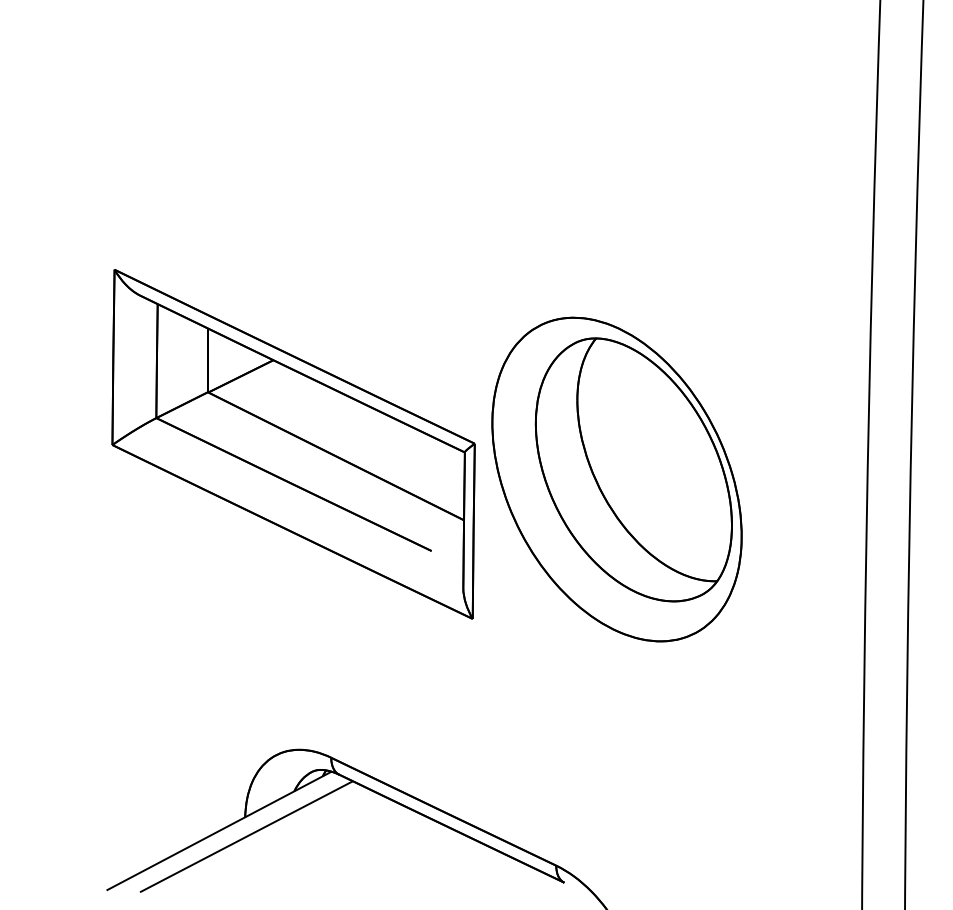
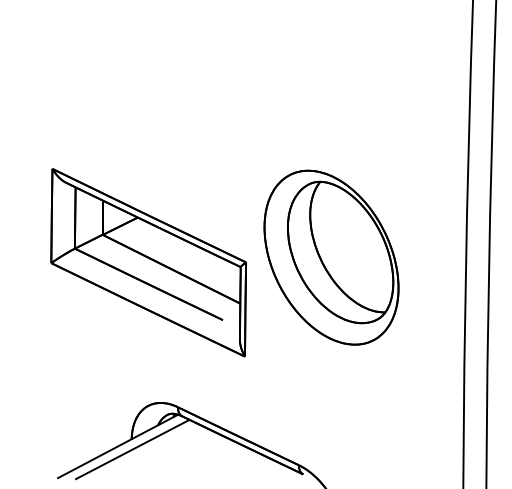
part: (293, 443) -> (148, 262), moved

